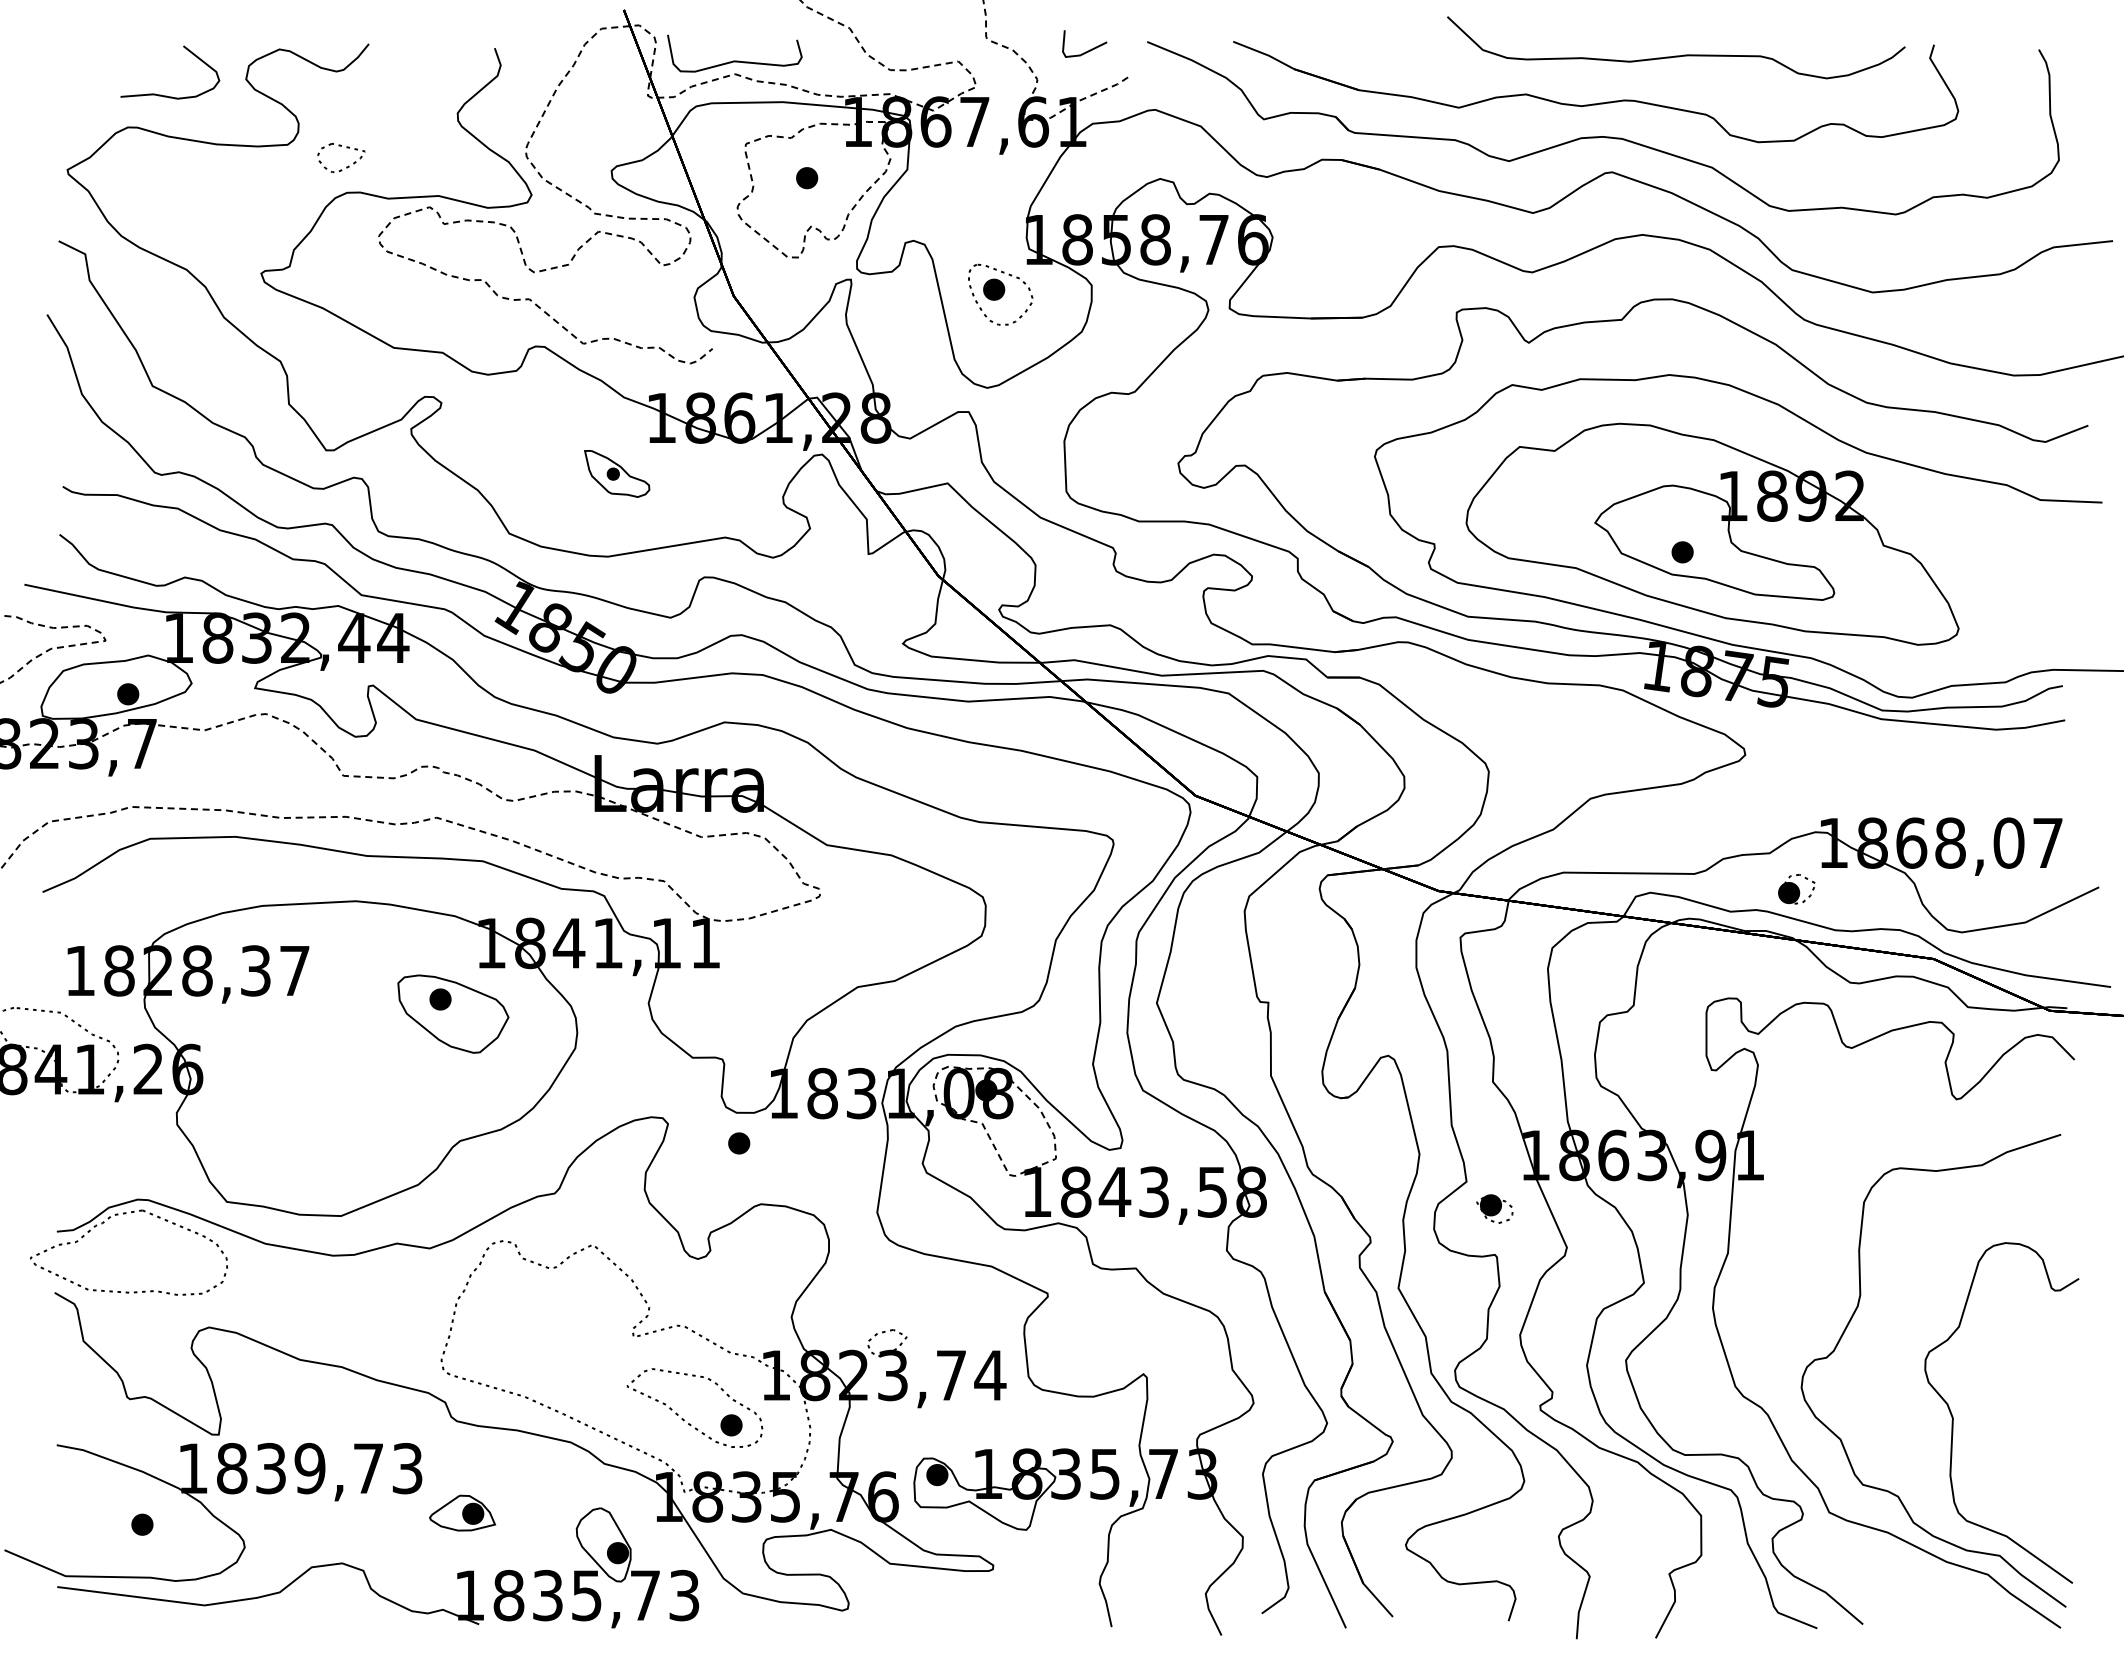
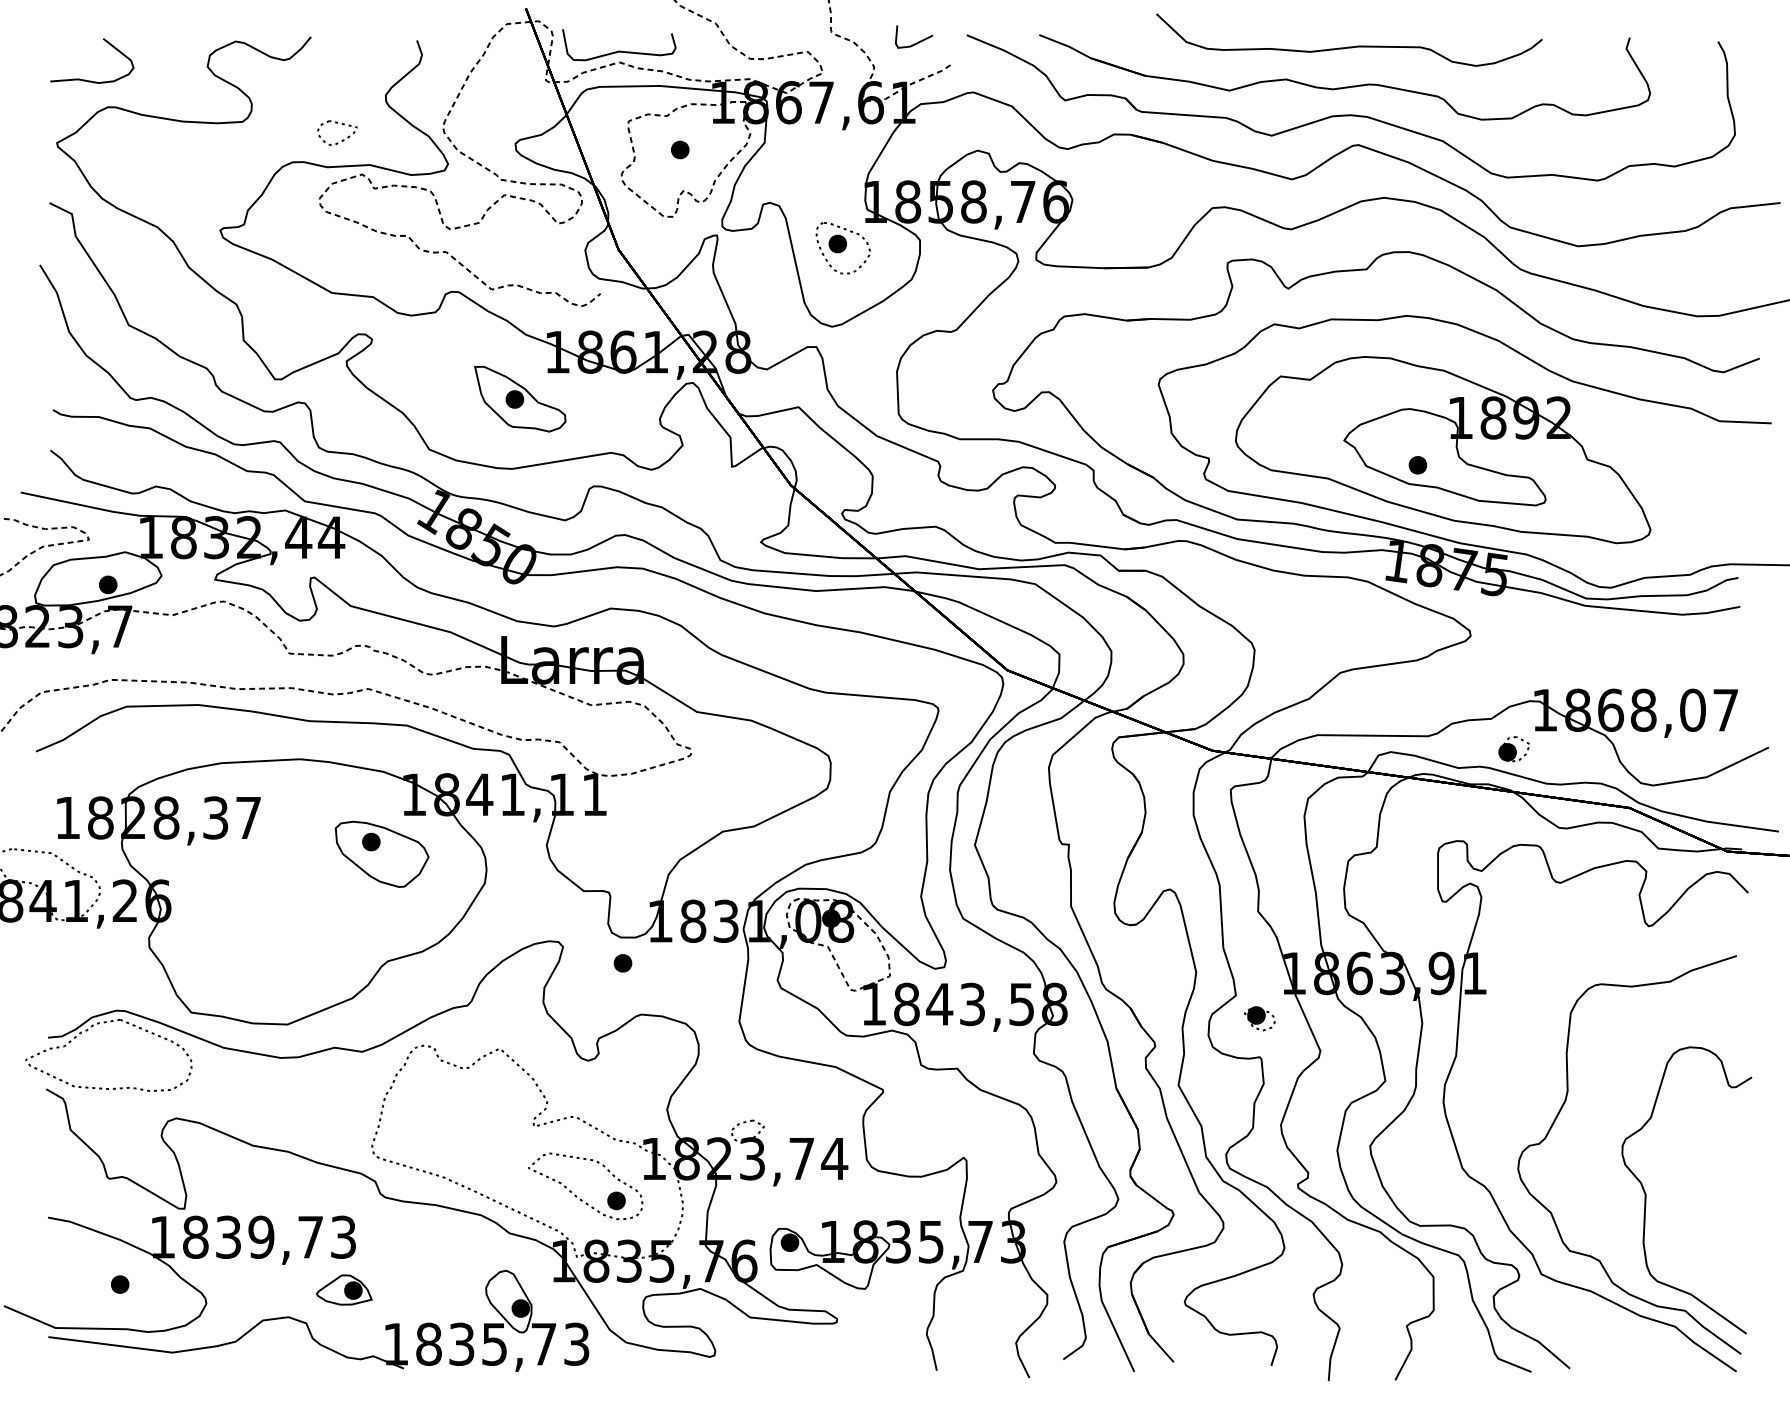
curve: (1676, 55) -> (1349, 46), moved
curve: (166, 95) -> (89, 80), moved
part: (346, 166) -> (341, 140), moved
part: (616, 473) -> (519, 398), size x1.67
part: (462, 1512) -> (344, 1289), moved

